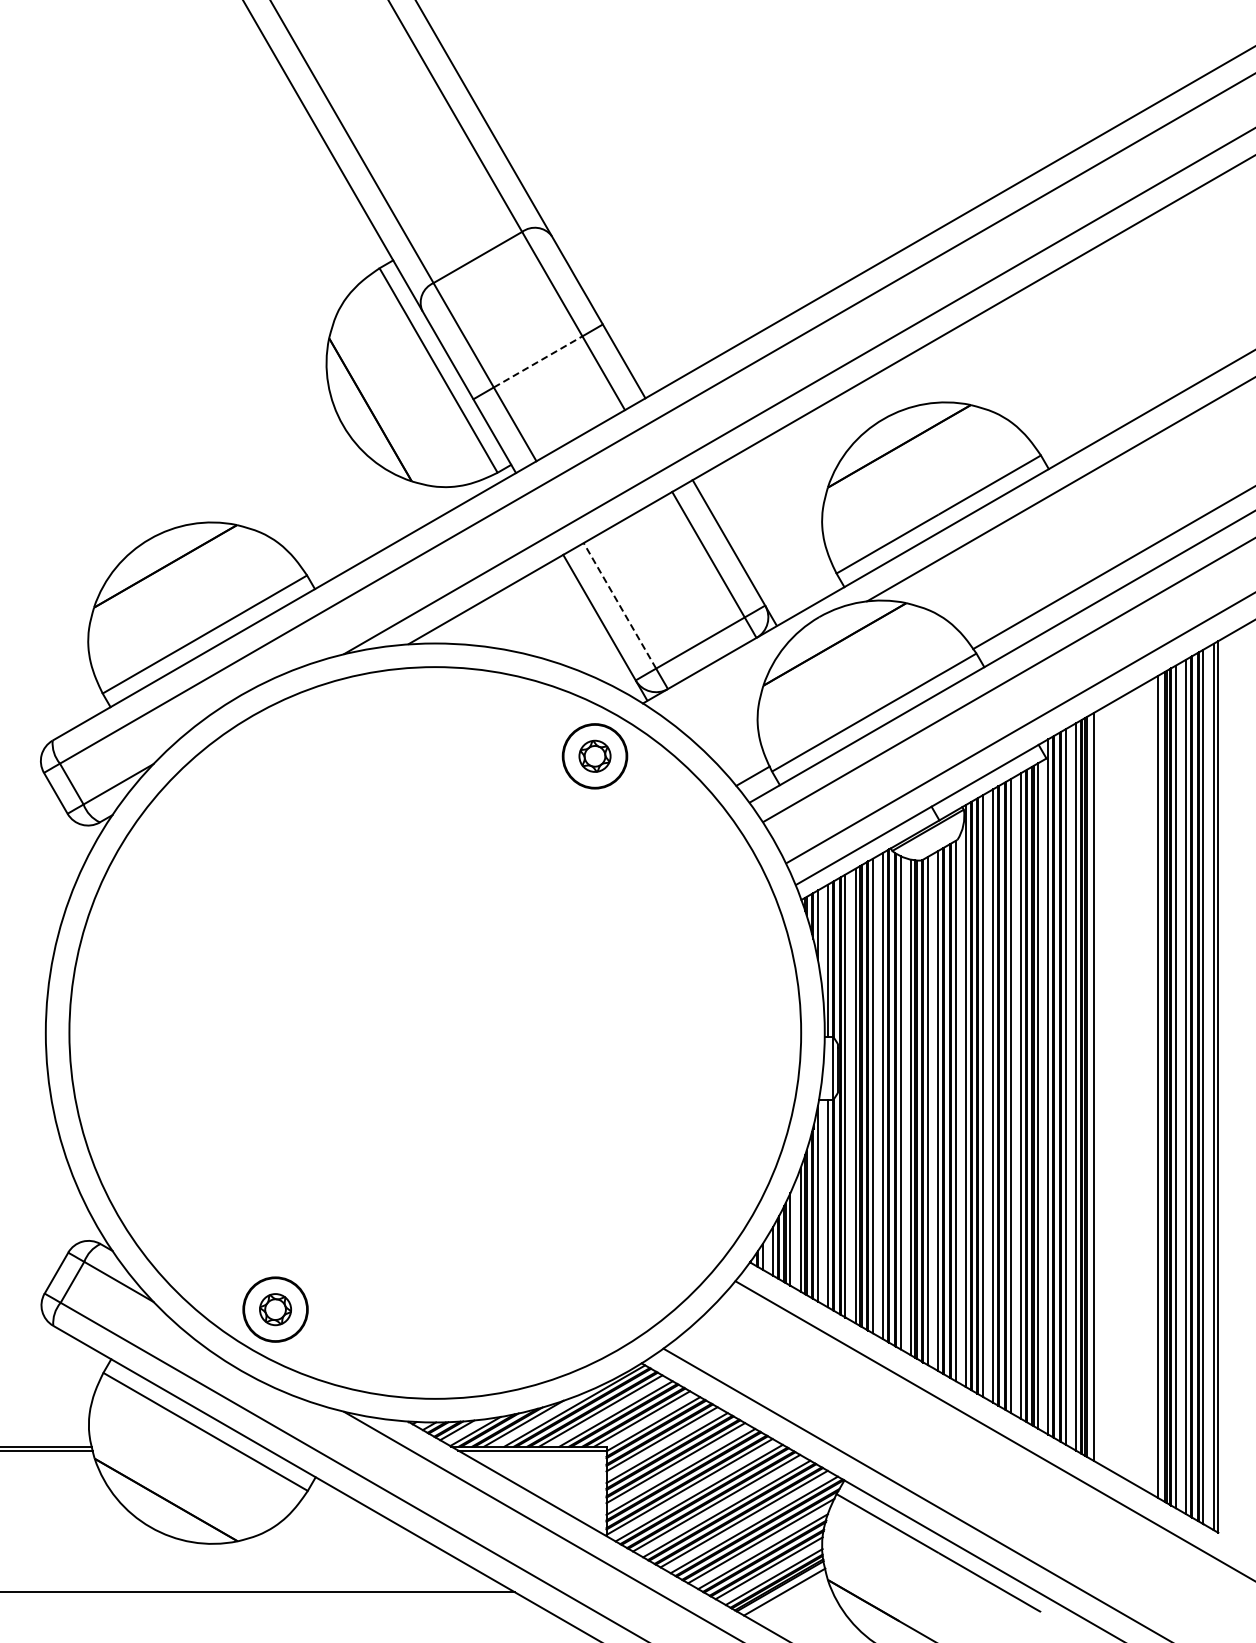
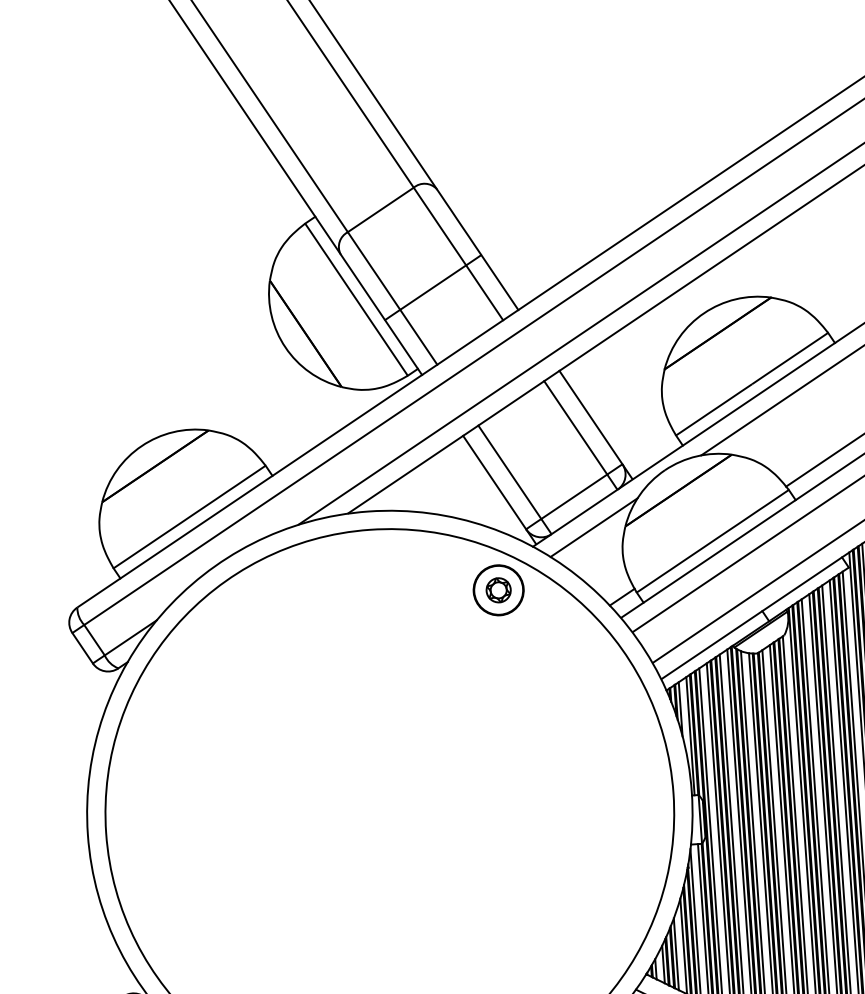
line: (538, 361) -> (433, 287), dashed -> solid
line: (619, 605) -> (509, 472), dashed -> solid
line: (722, 684) -> (593, 527), added

